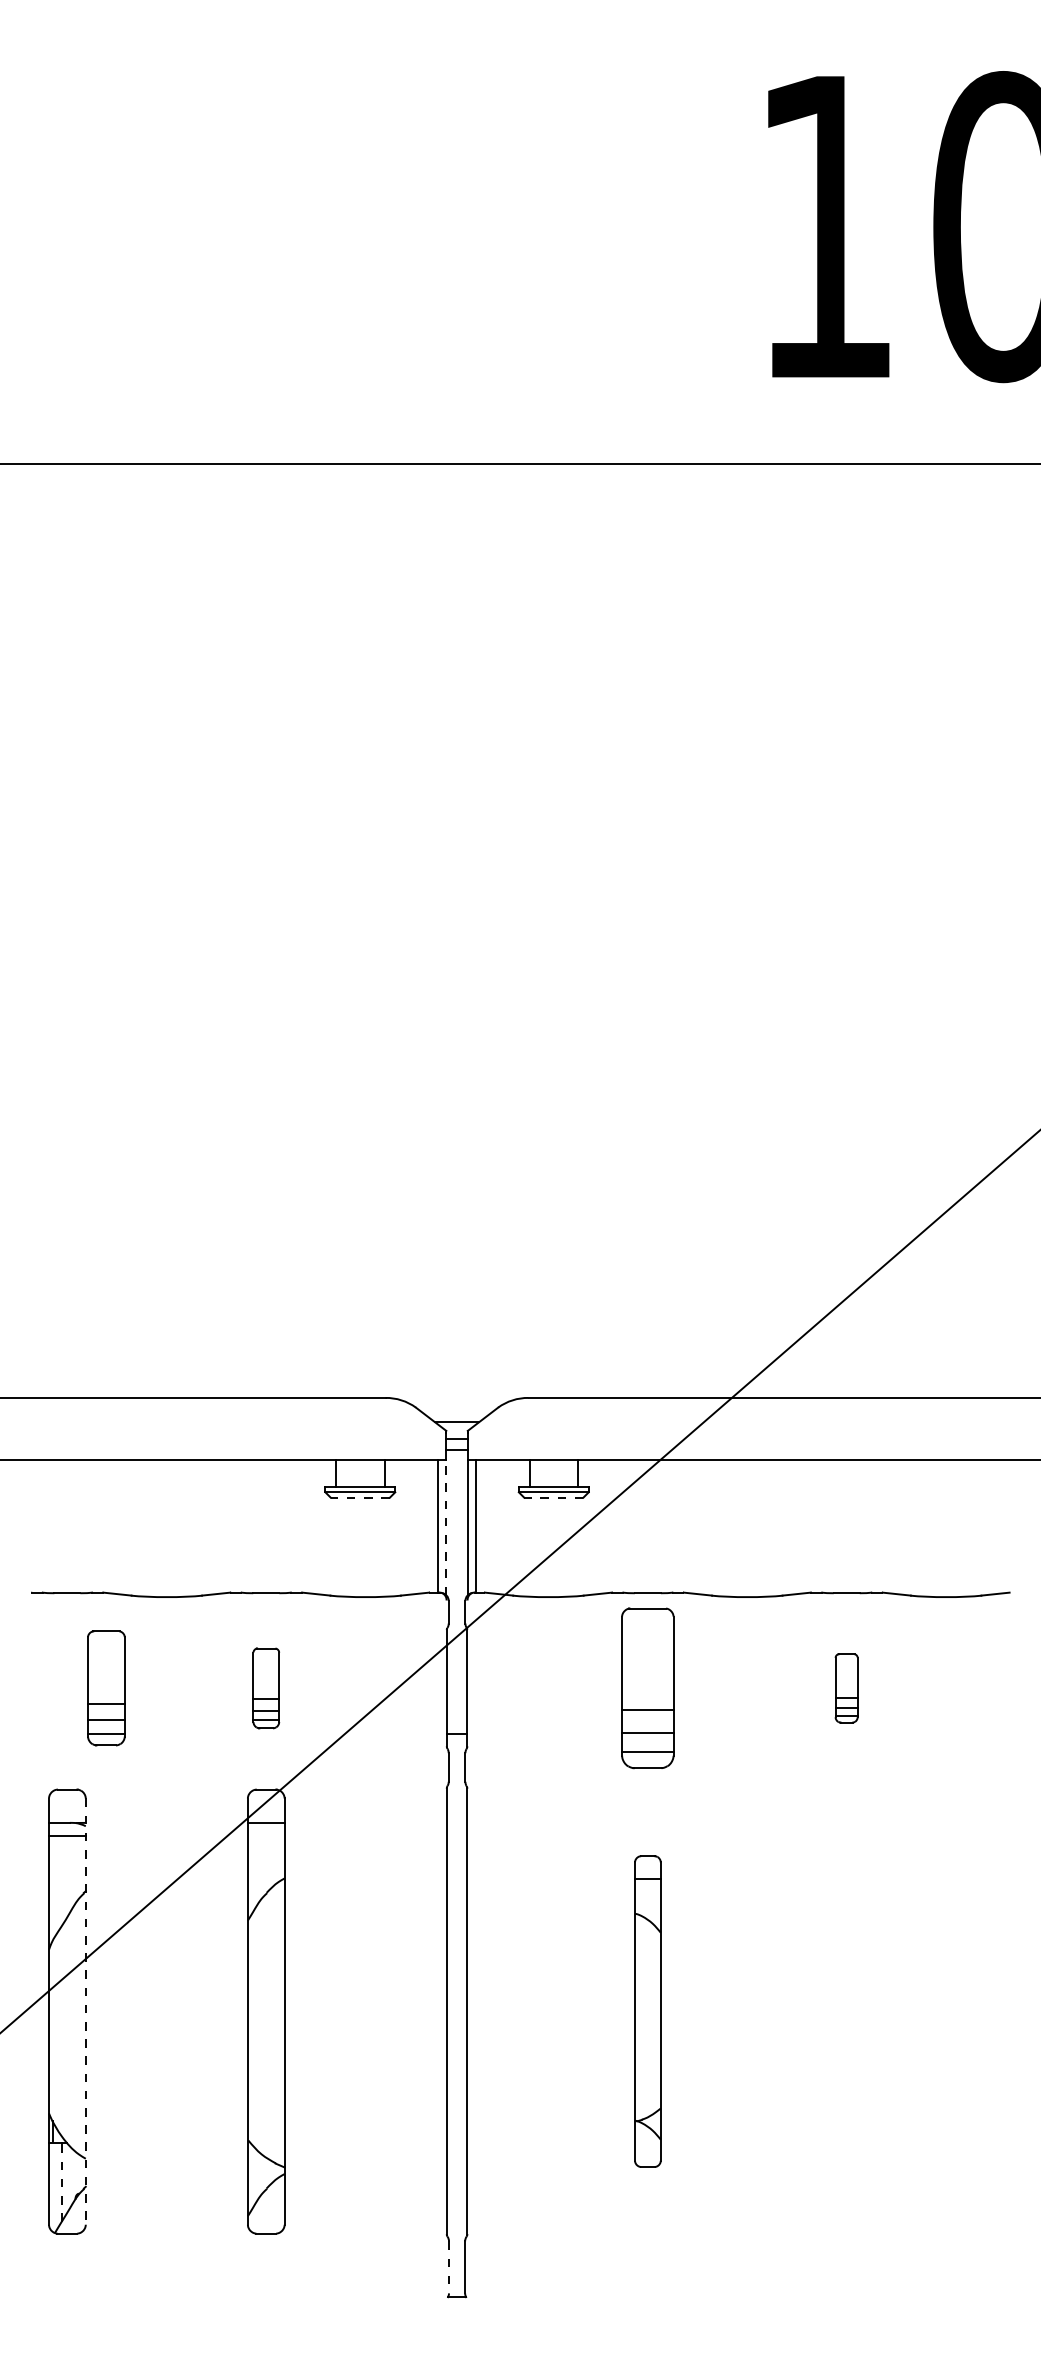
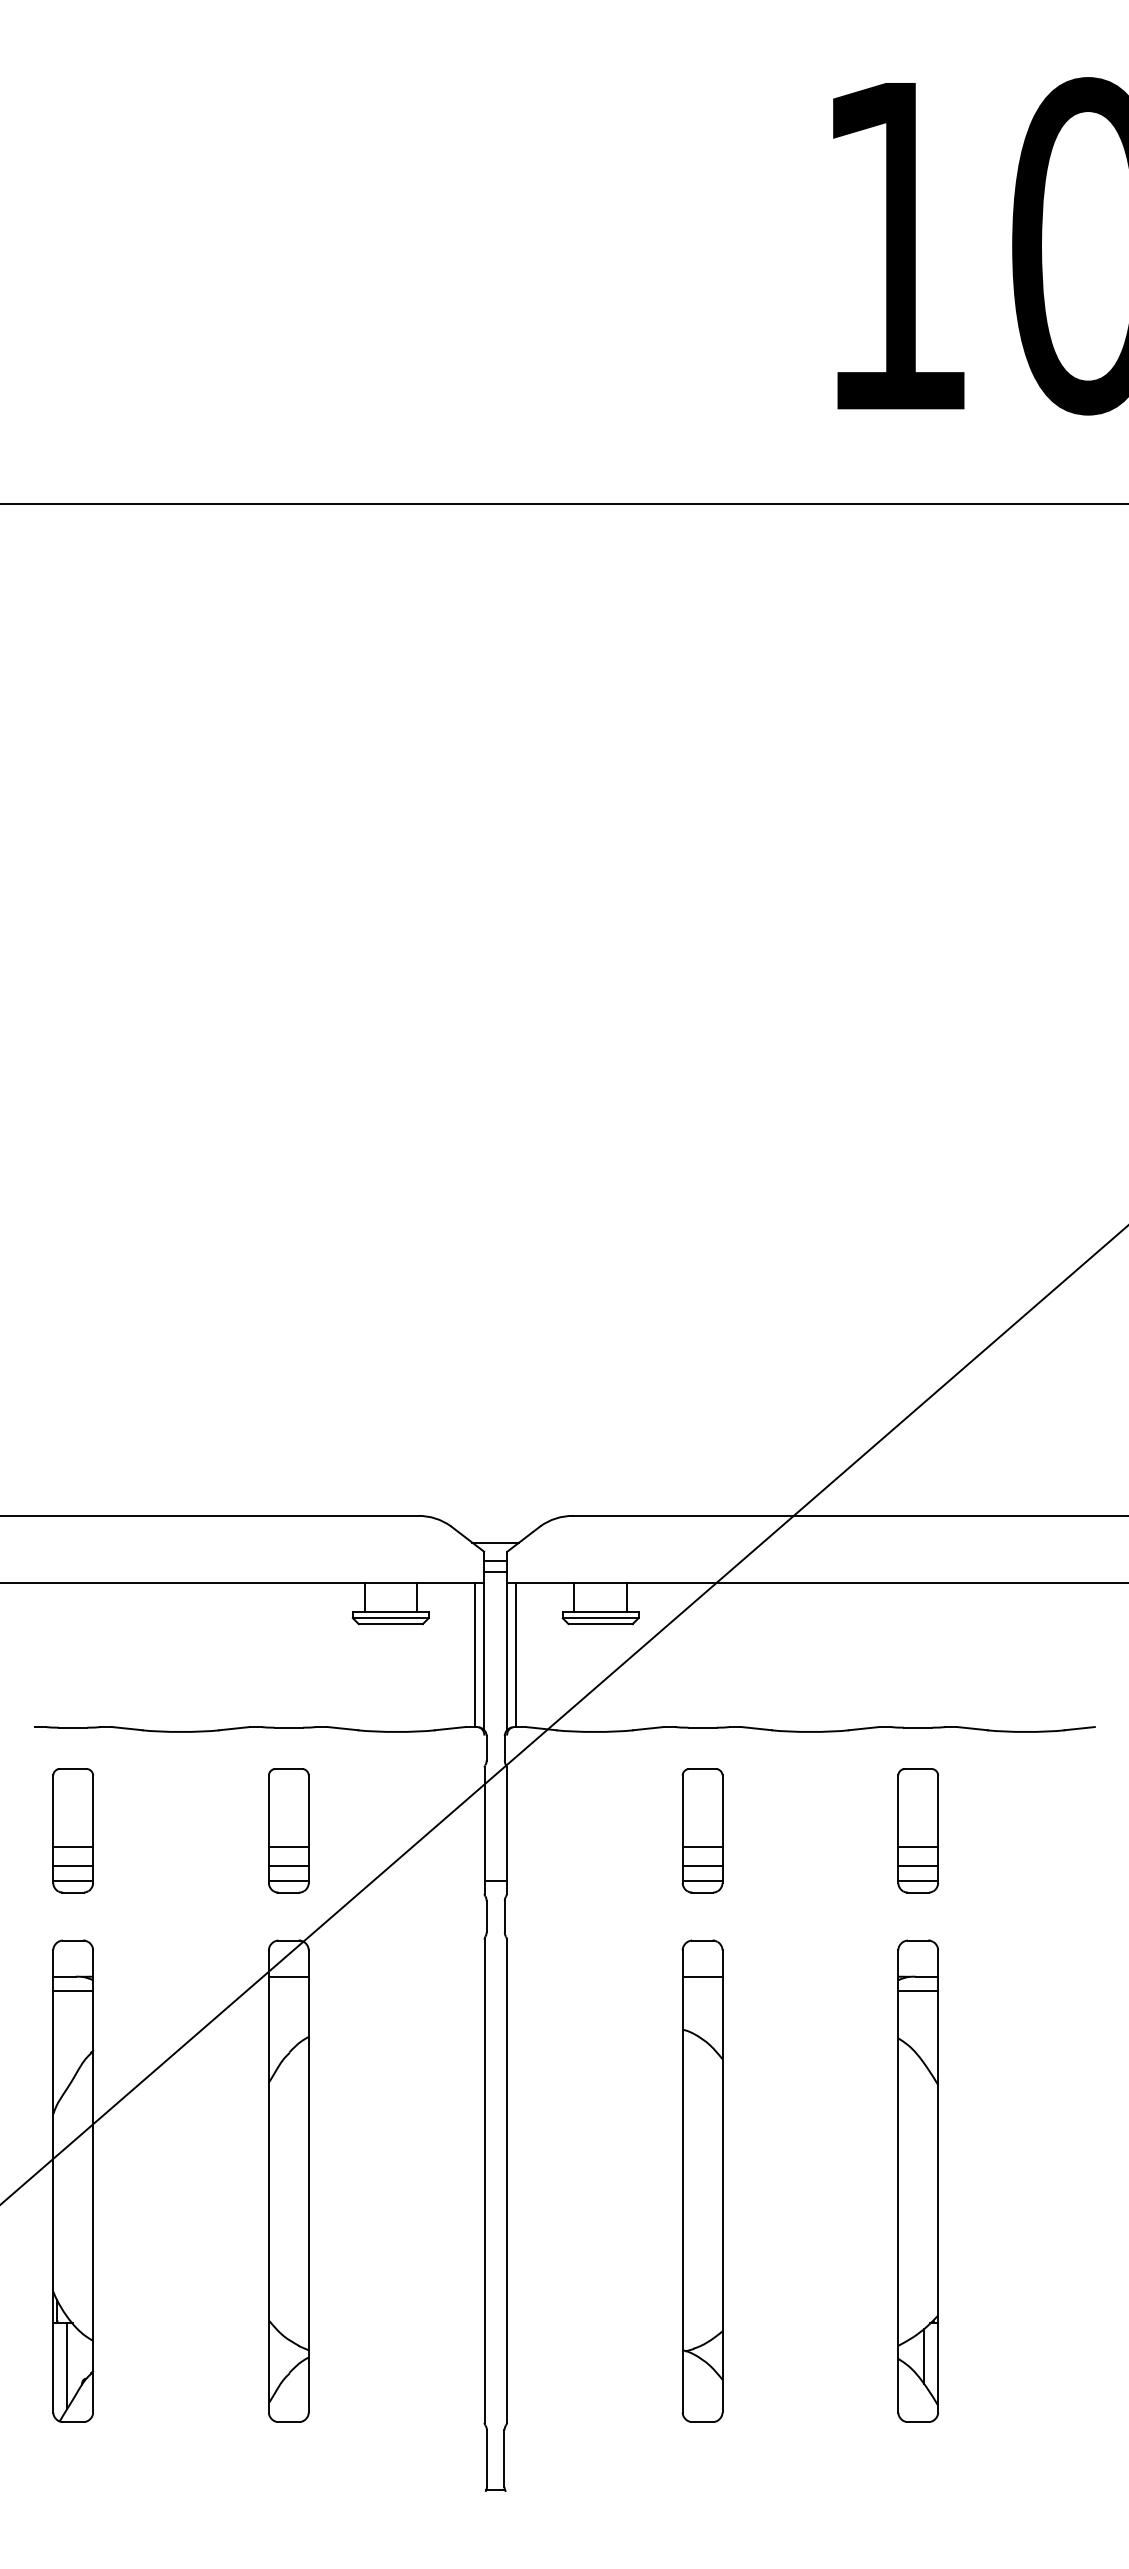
line: (360, 1497) -> (391, 1623), dashed -> solid
line: (553, 1497) -> (600, 1623), dashed -> solid
line: (446, 1527) -> (484, 1656), dashed -> solid
part: (106, 1688) -> (73, 1830), moved
part: (266, 1688) -> (289, 1830), size x1.43
part: (647, 1688) -> (702, 1830), size x0.71
part: (846, 1688) -> (917, 1830), size x1.67
part: (647, 2011) -> (702, 2181), size x1.43
part: (846, 2011) -> (917, 2181), added
line: (85, 2012) -> (92, 2182), dashed -> solid
line: (61, 2182) -> (66, 2366), dashed -> solid
line: (449, 2267) -> (487, 2458), dashed -> solid

